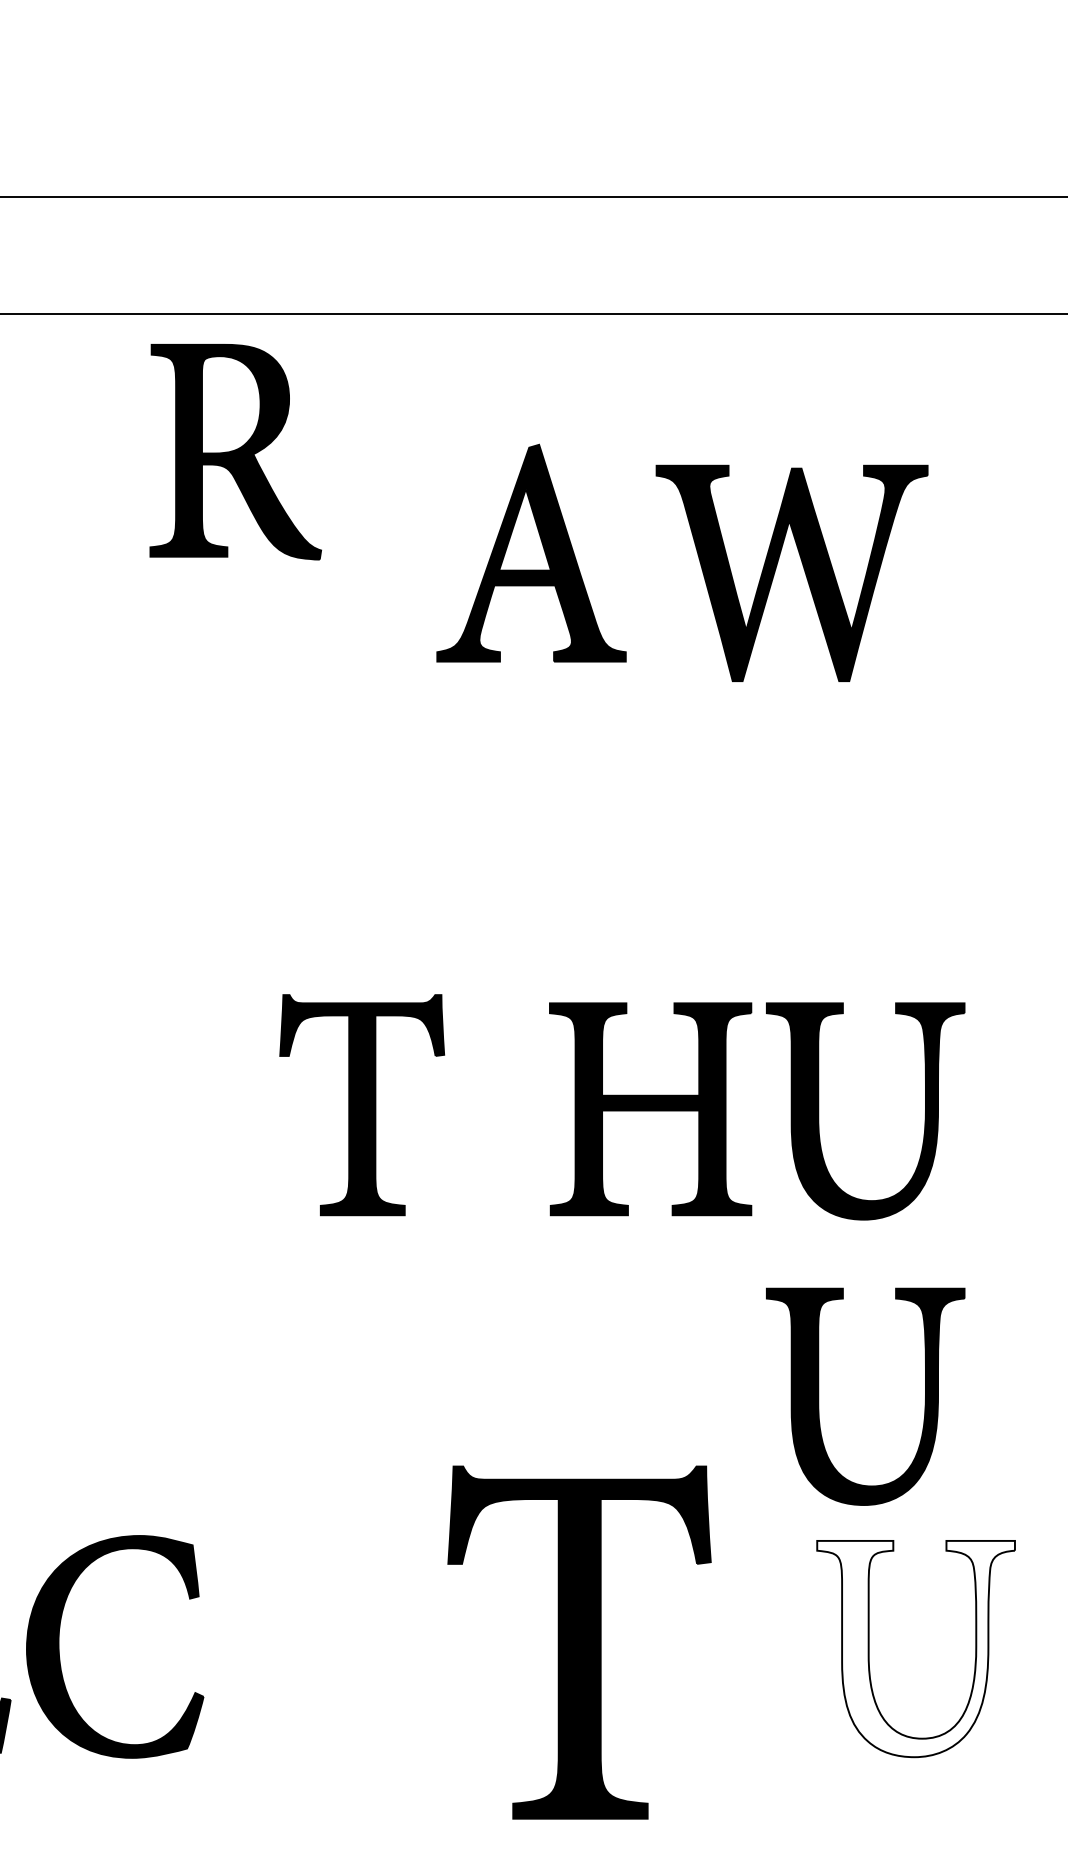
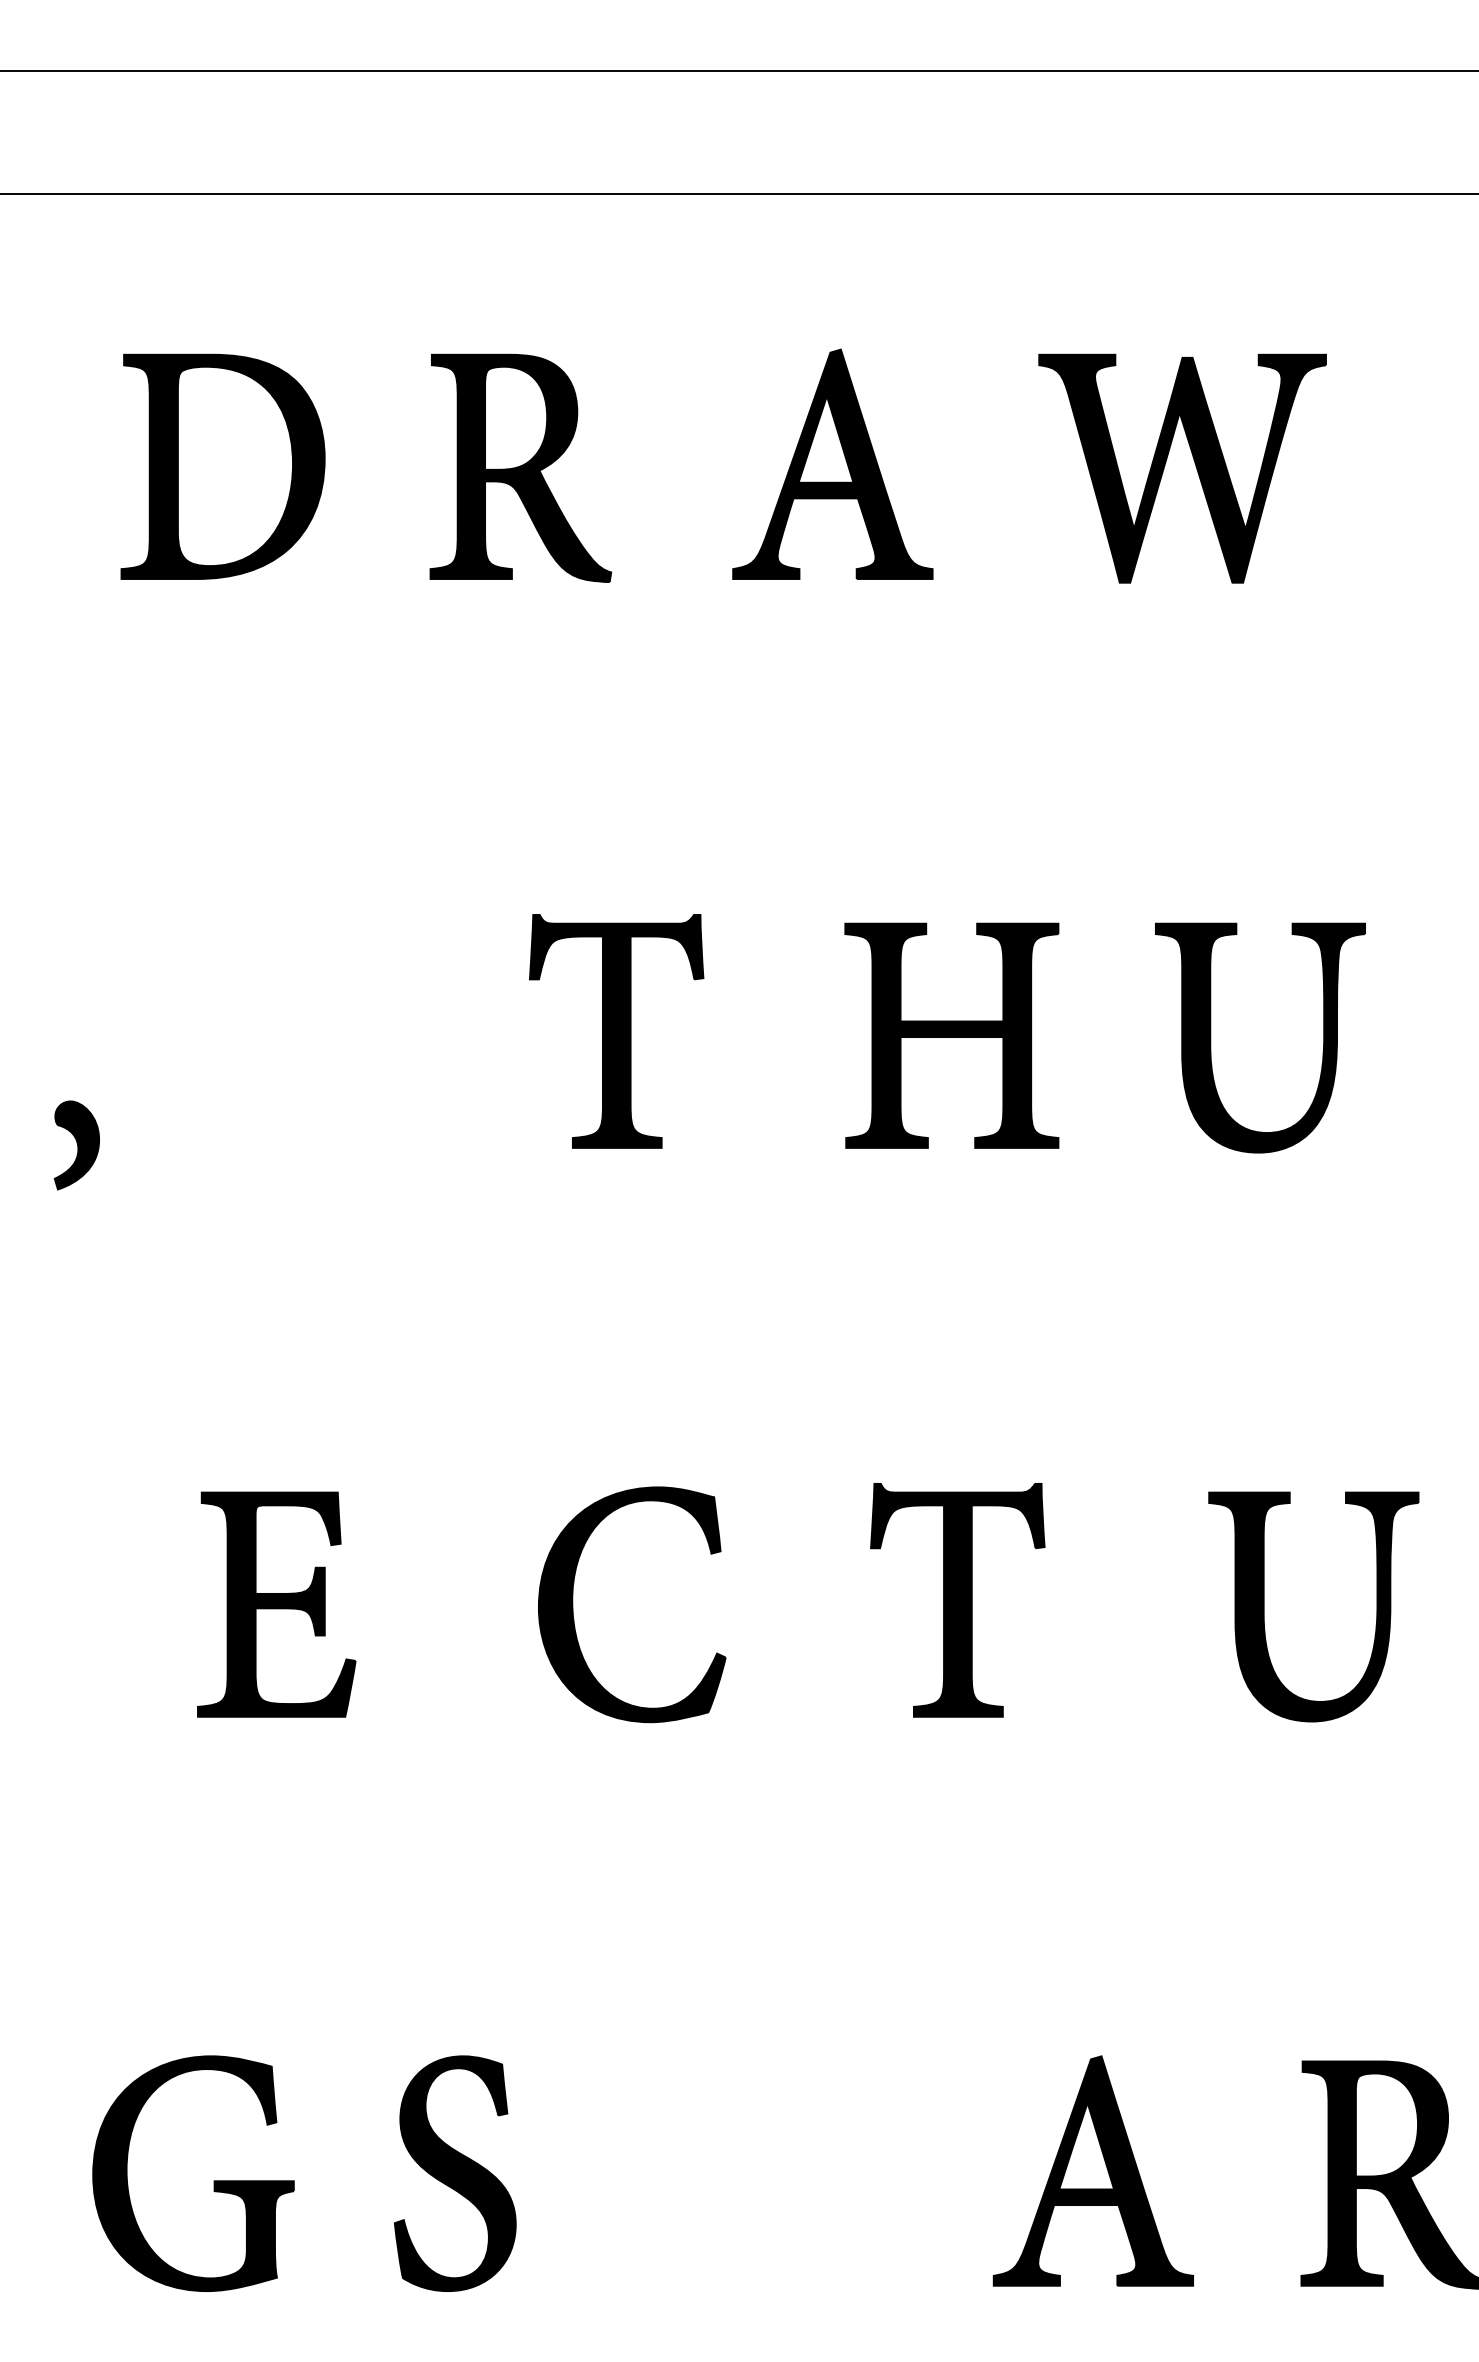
part: (235, 451) -> (520, 467), moved
part: (531, 552) -> (832, 463), moved
part: (362, 1105) -> (616, 1031), moved
part: (650, 1108) -> (951, 1035), moved
part: (819, 1396) -> (1211, 1339), removed
part: (579, 1642) -> (957, 1600), size x0.62
part: (59, 1646) -> (573, 1604), moved
fill: (915, 1648) -> (1313, 1606), added

